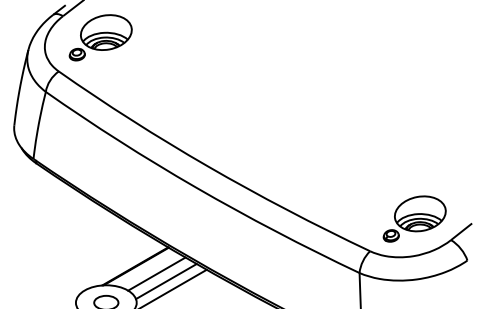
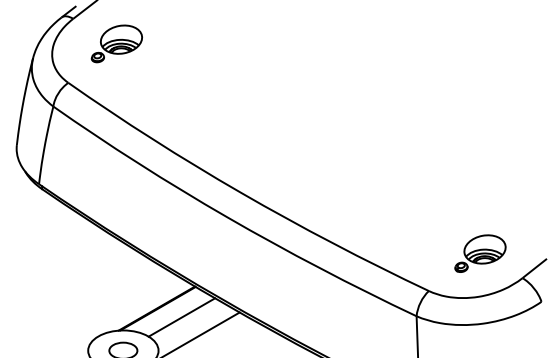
part: (100, 37) -> (116, 43), size x0.7
part: (414, 218) -> (480, 253), size x0.7
line: (166, 281) -> (192, 325), removed

